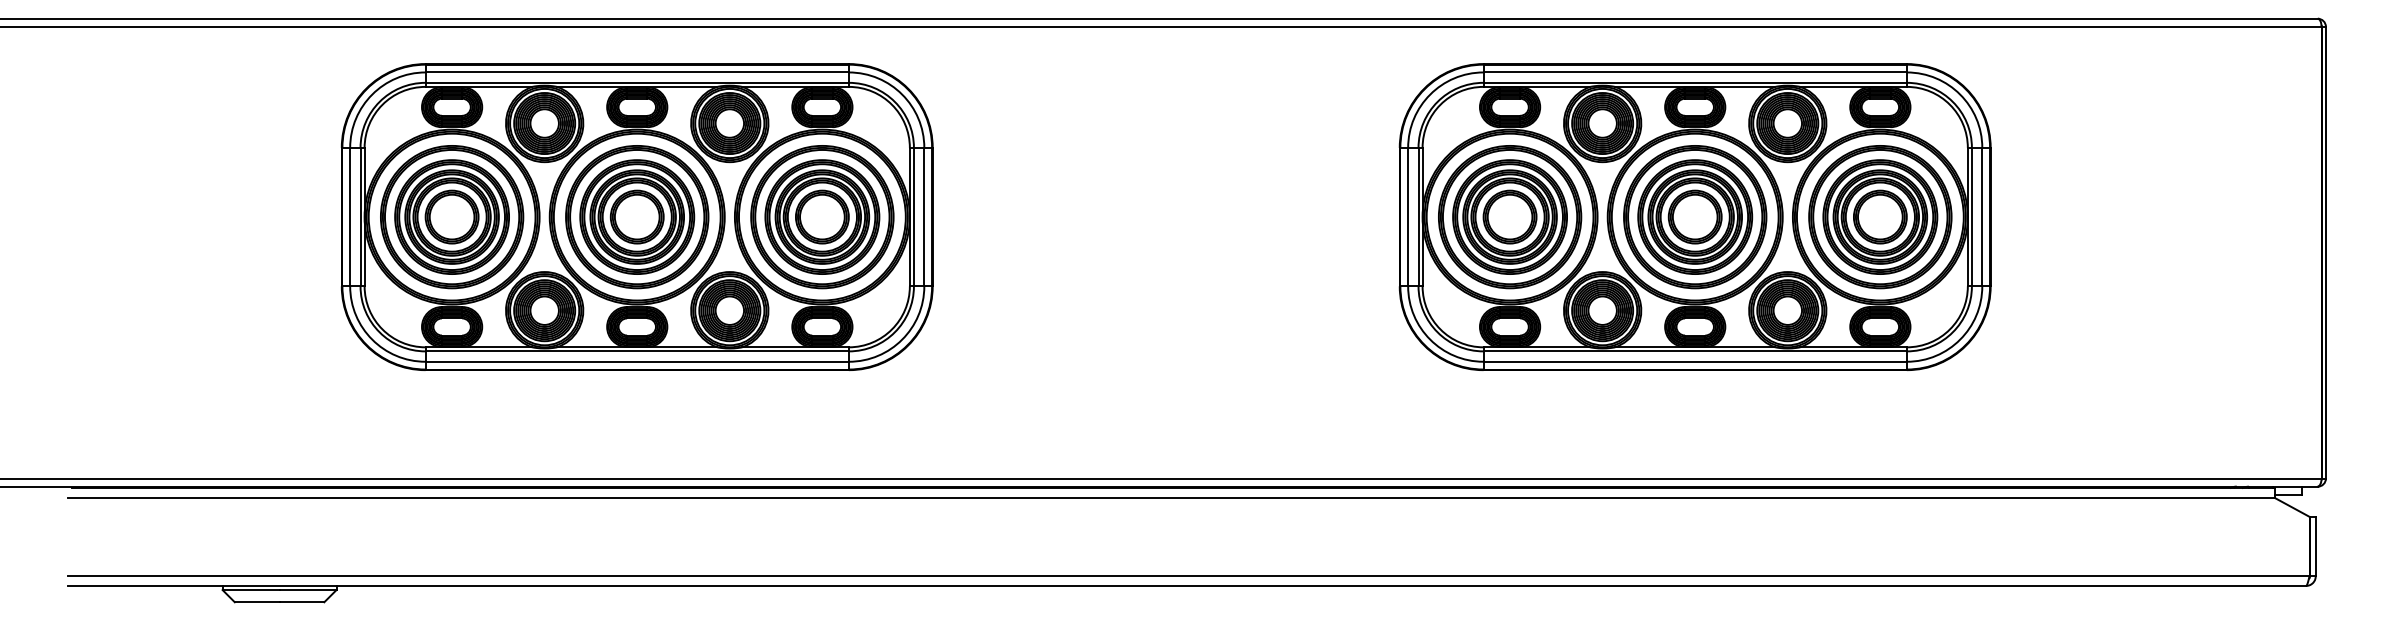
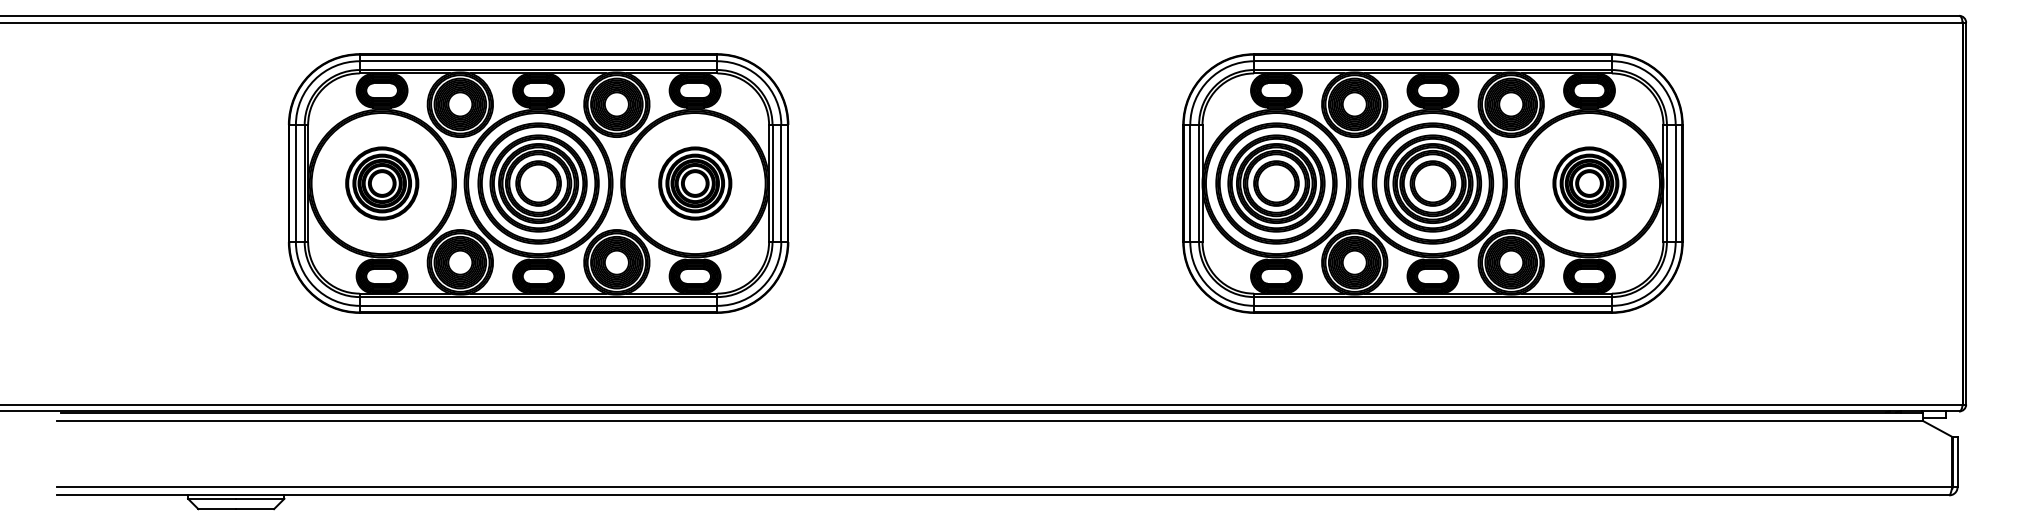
part: (452, 217) -> (382, 183), size x0.6
part: (822, 217) -> (695, 183), size x0.6
part: (1880, 217) -> (1589, 183), size x0.6

